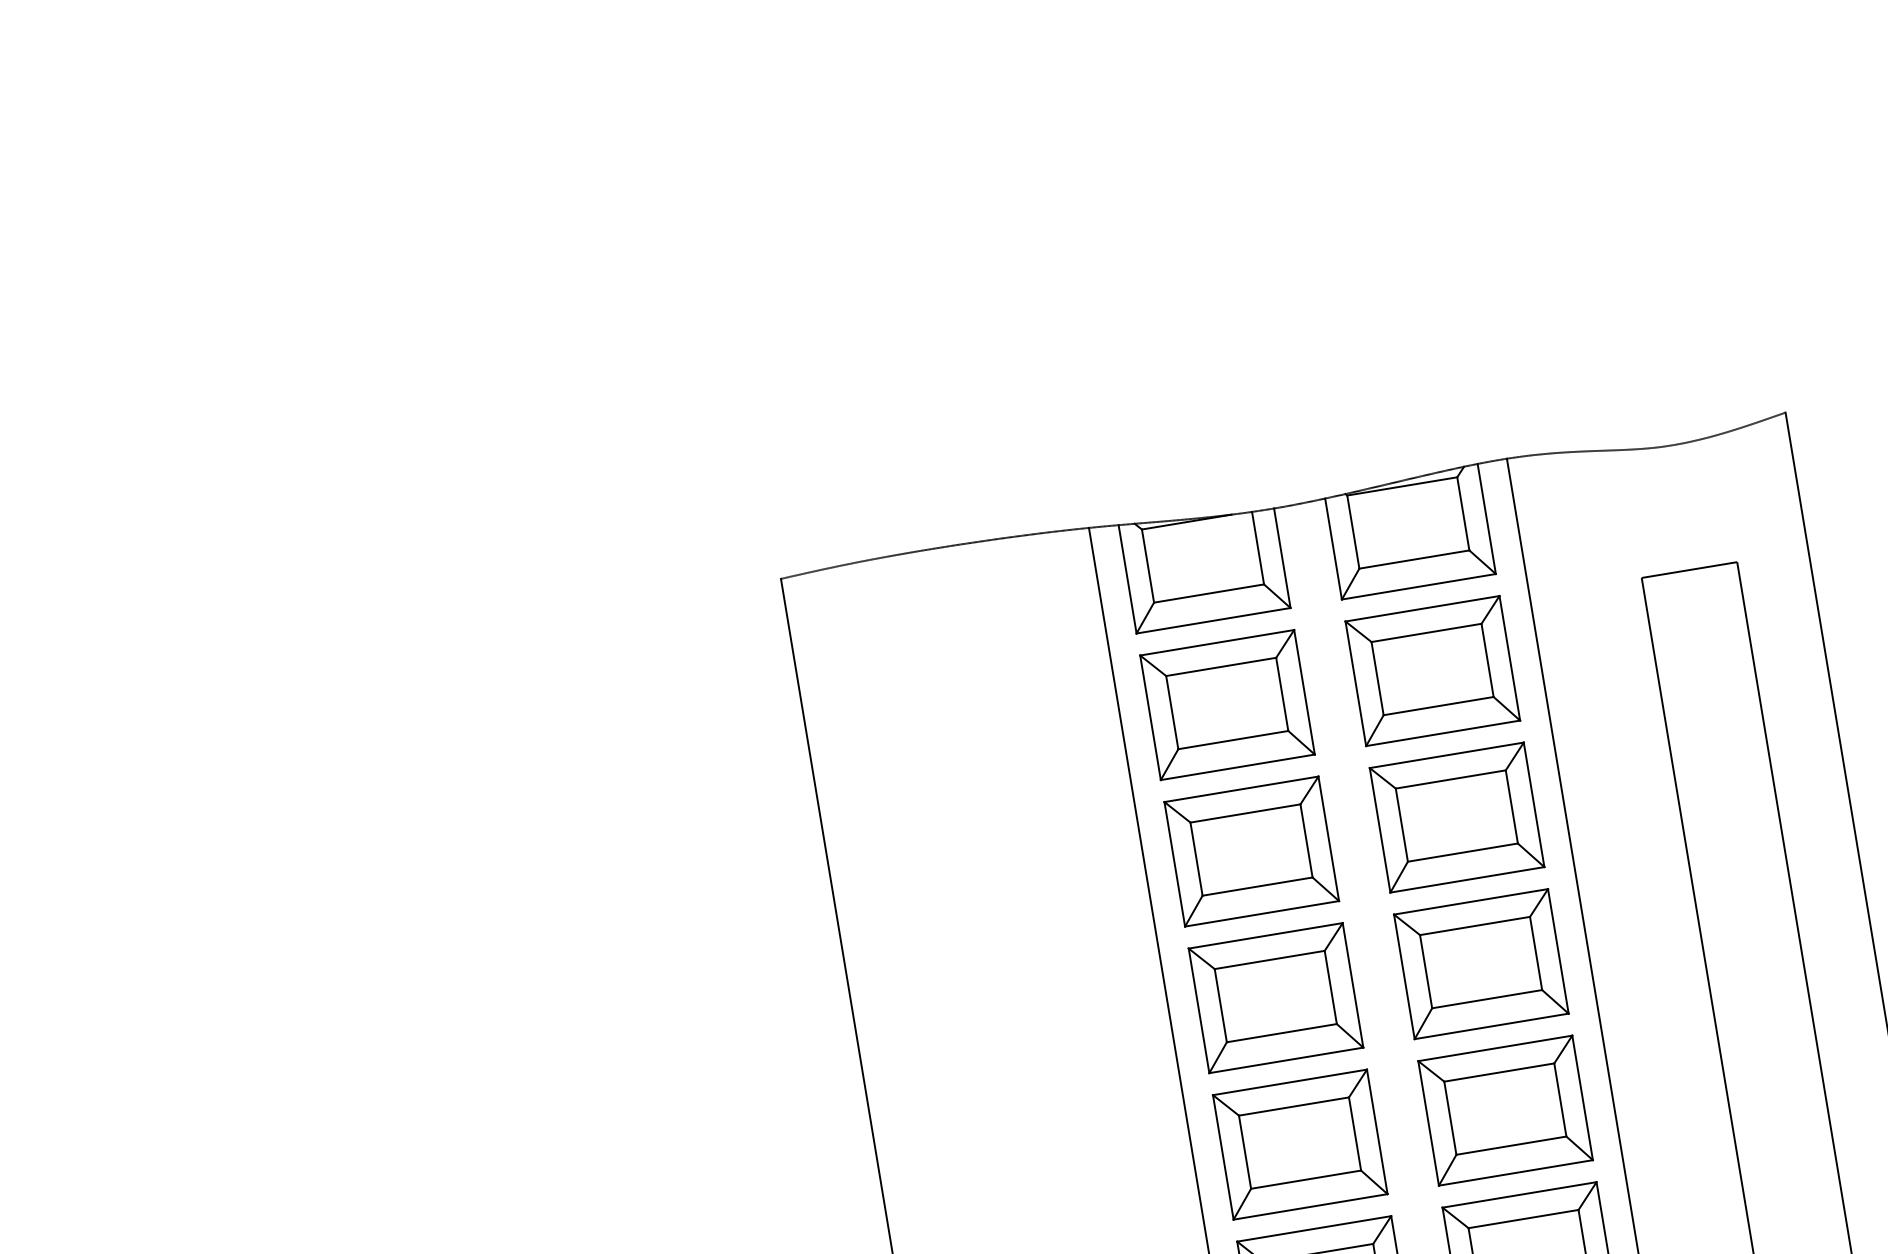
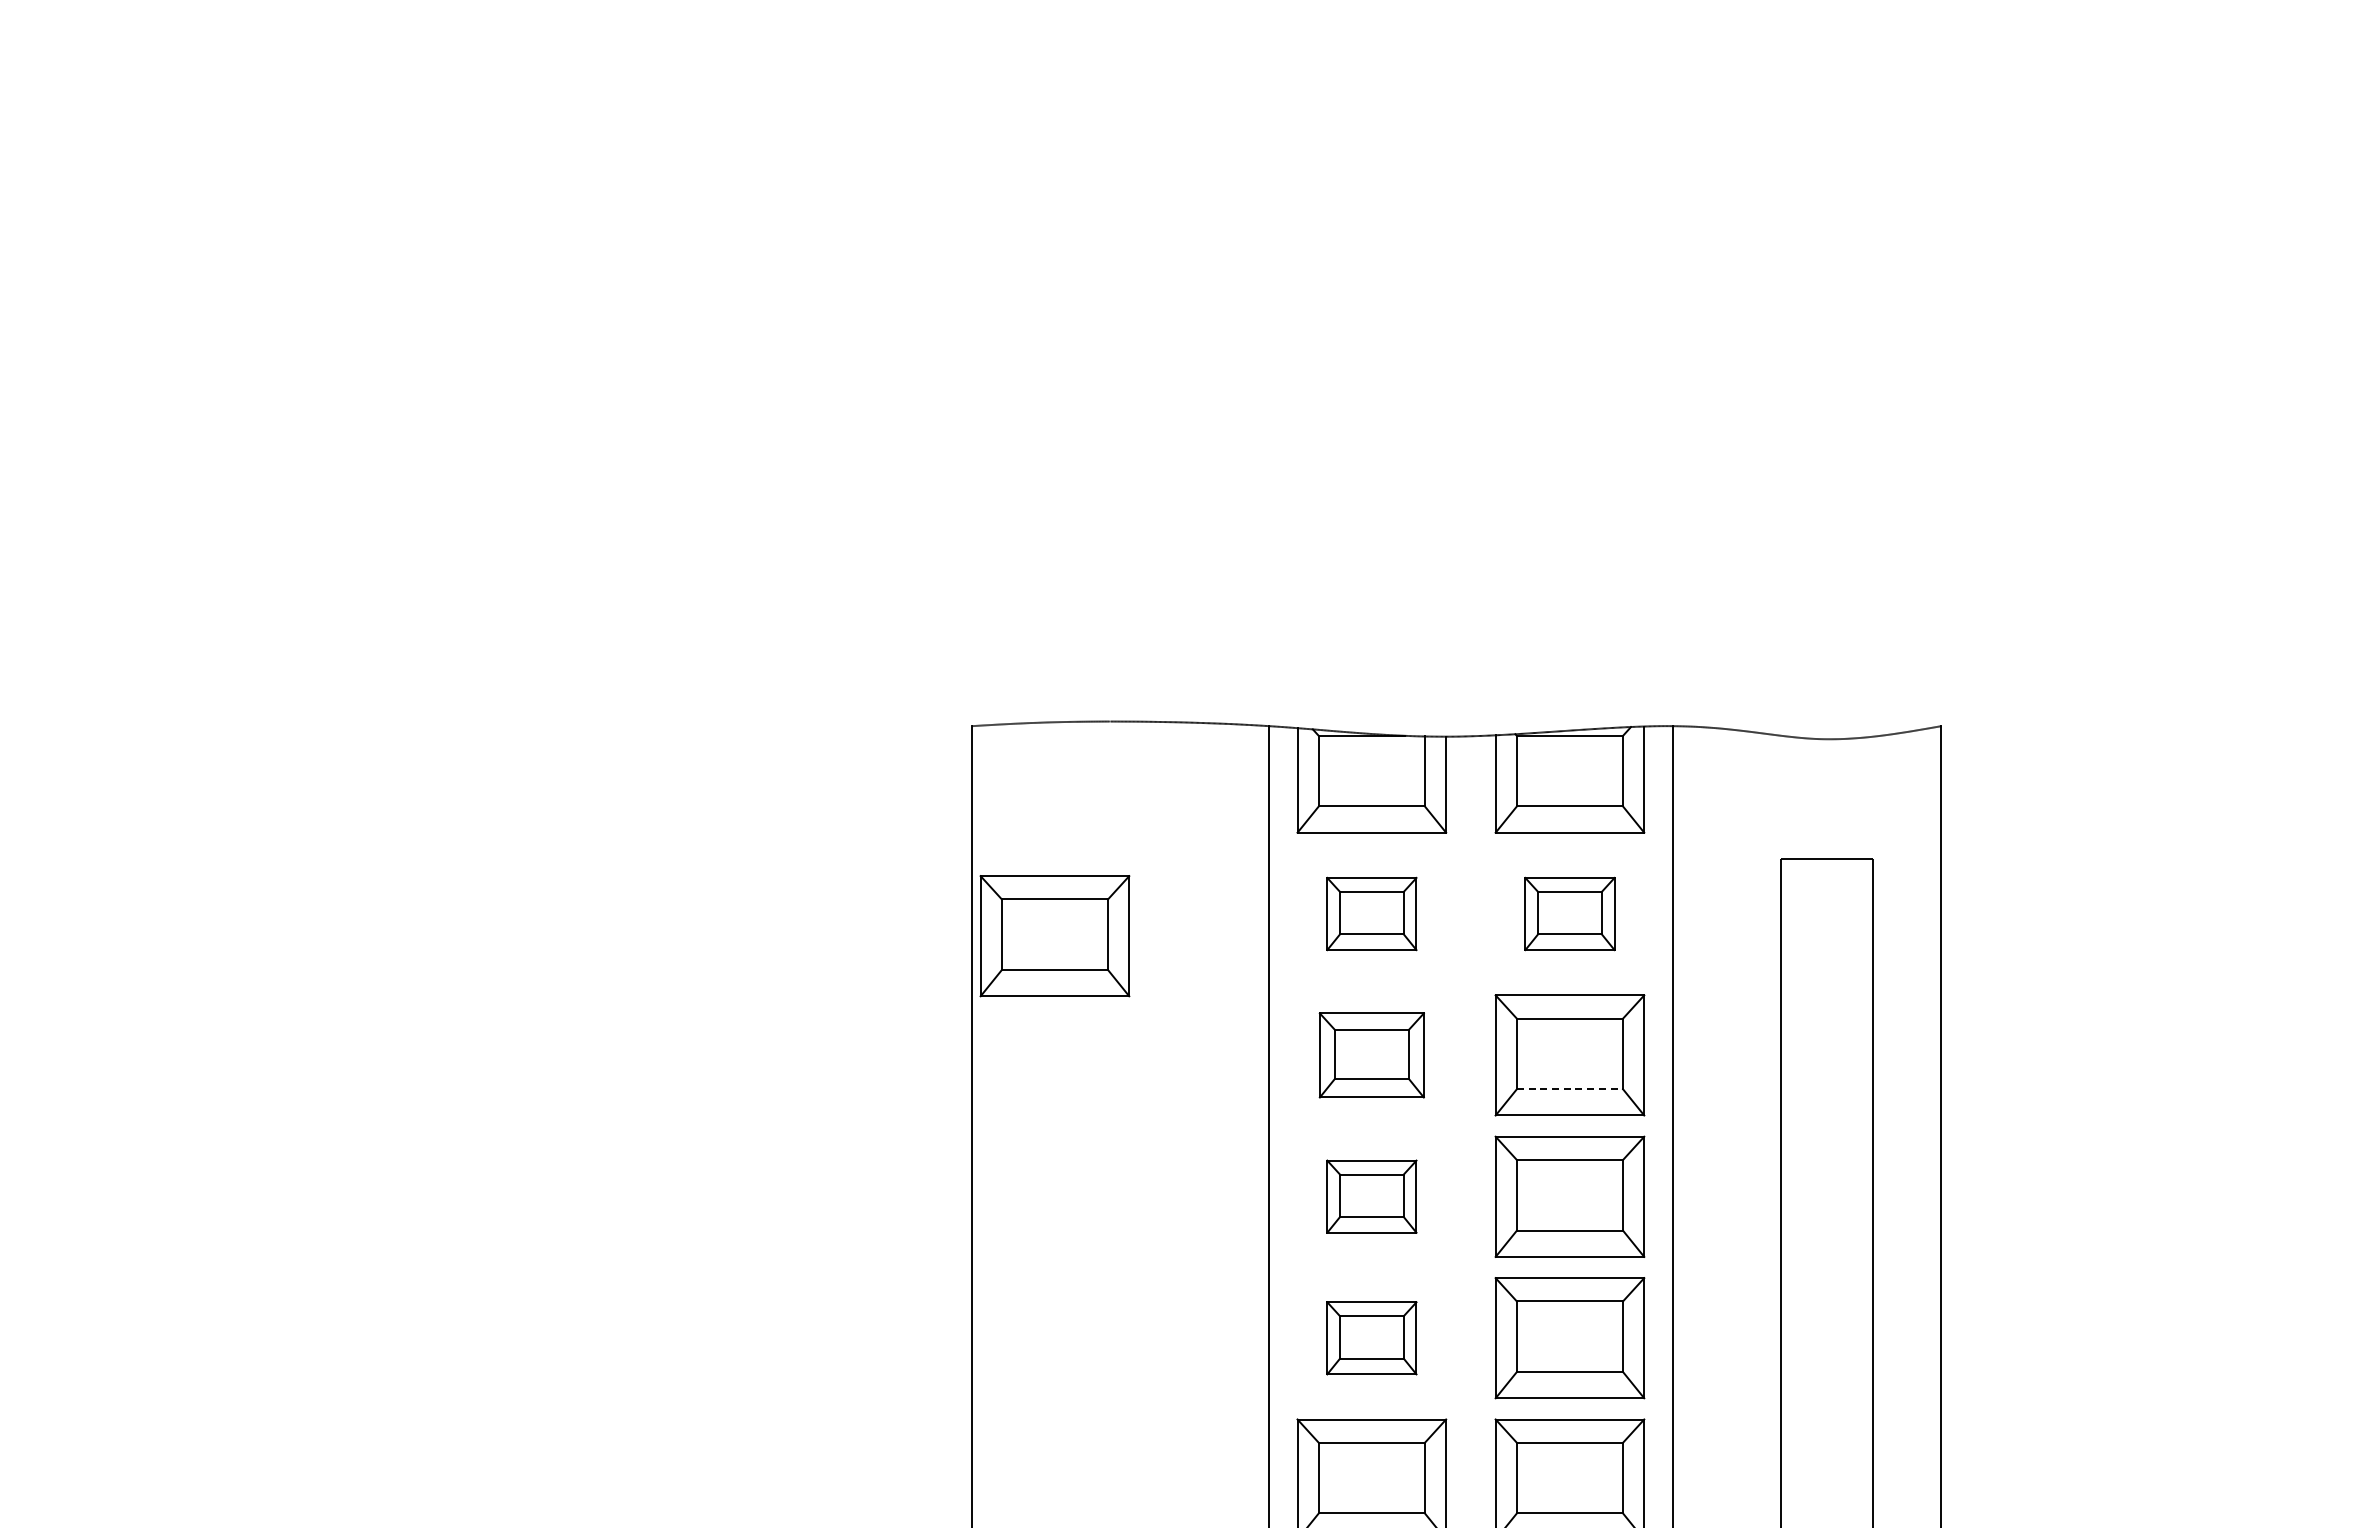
part: (1432, 670) -> (1569, 913), size x0.6
part: (1227, 704) -> (1371, 913), size x0.6
part: (902, 782) -> (1054, 936), added
part: (1251, 851) -> (1371, 1055), size x0.7
line: (1463, 852) -> (1570, 1089), solid -> dashed
part: (1275, 997) -> (1371, 1196), size x0.6
part: (1299, 1145) -> (1371, 1338), size x0.6

